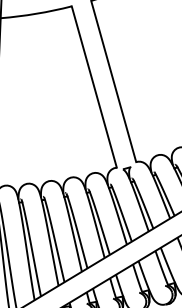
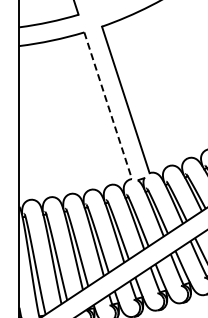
line: (94, 87) -> (108, 106), solid -> dashed

